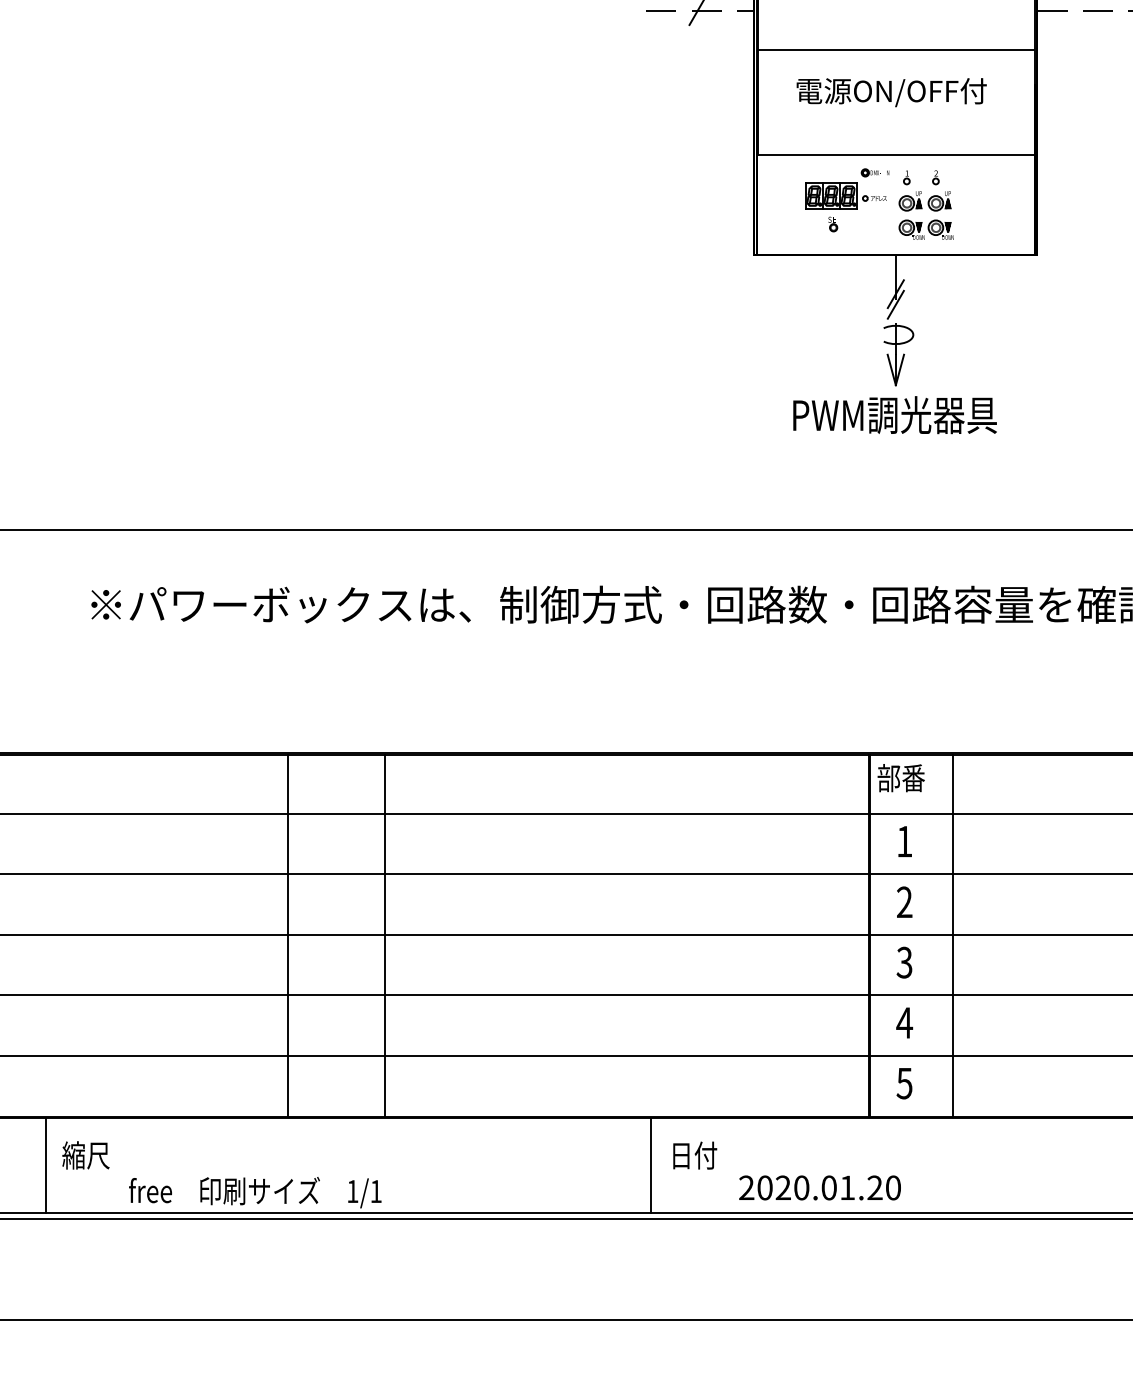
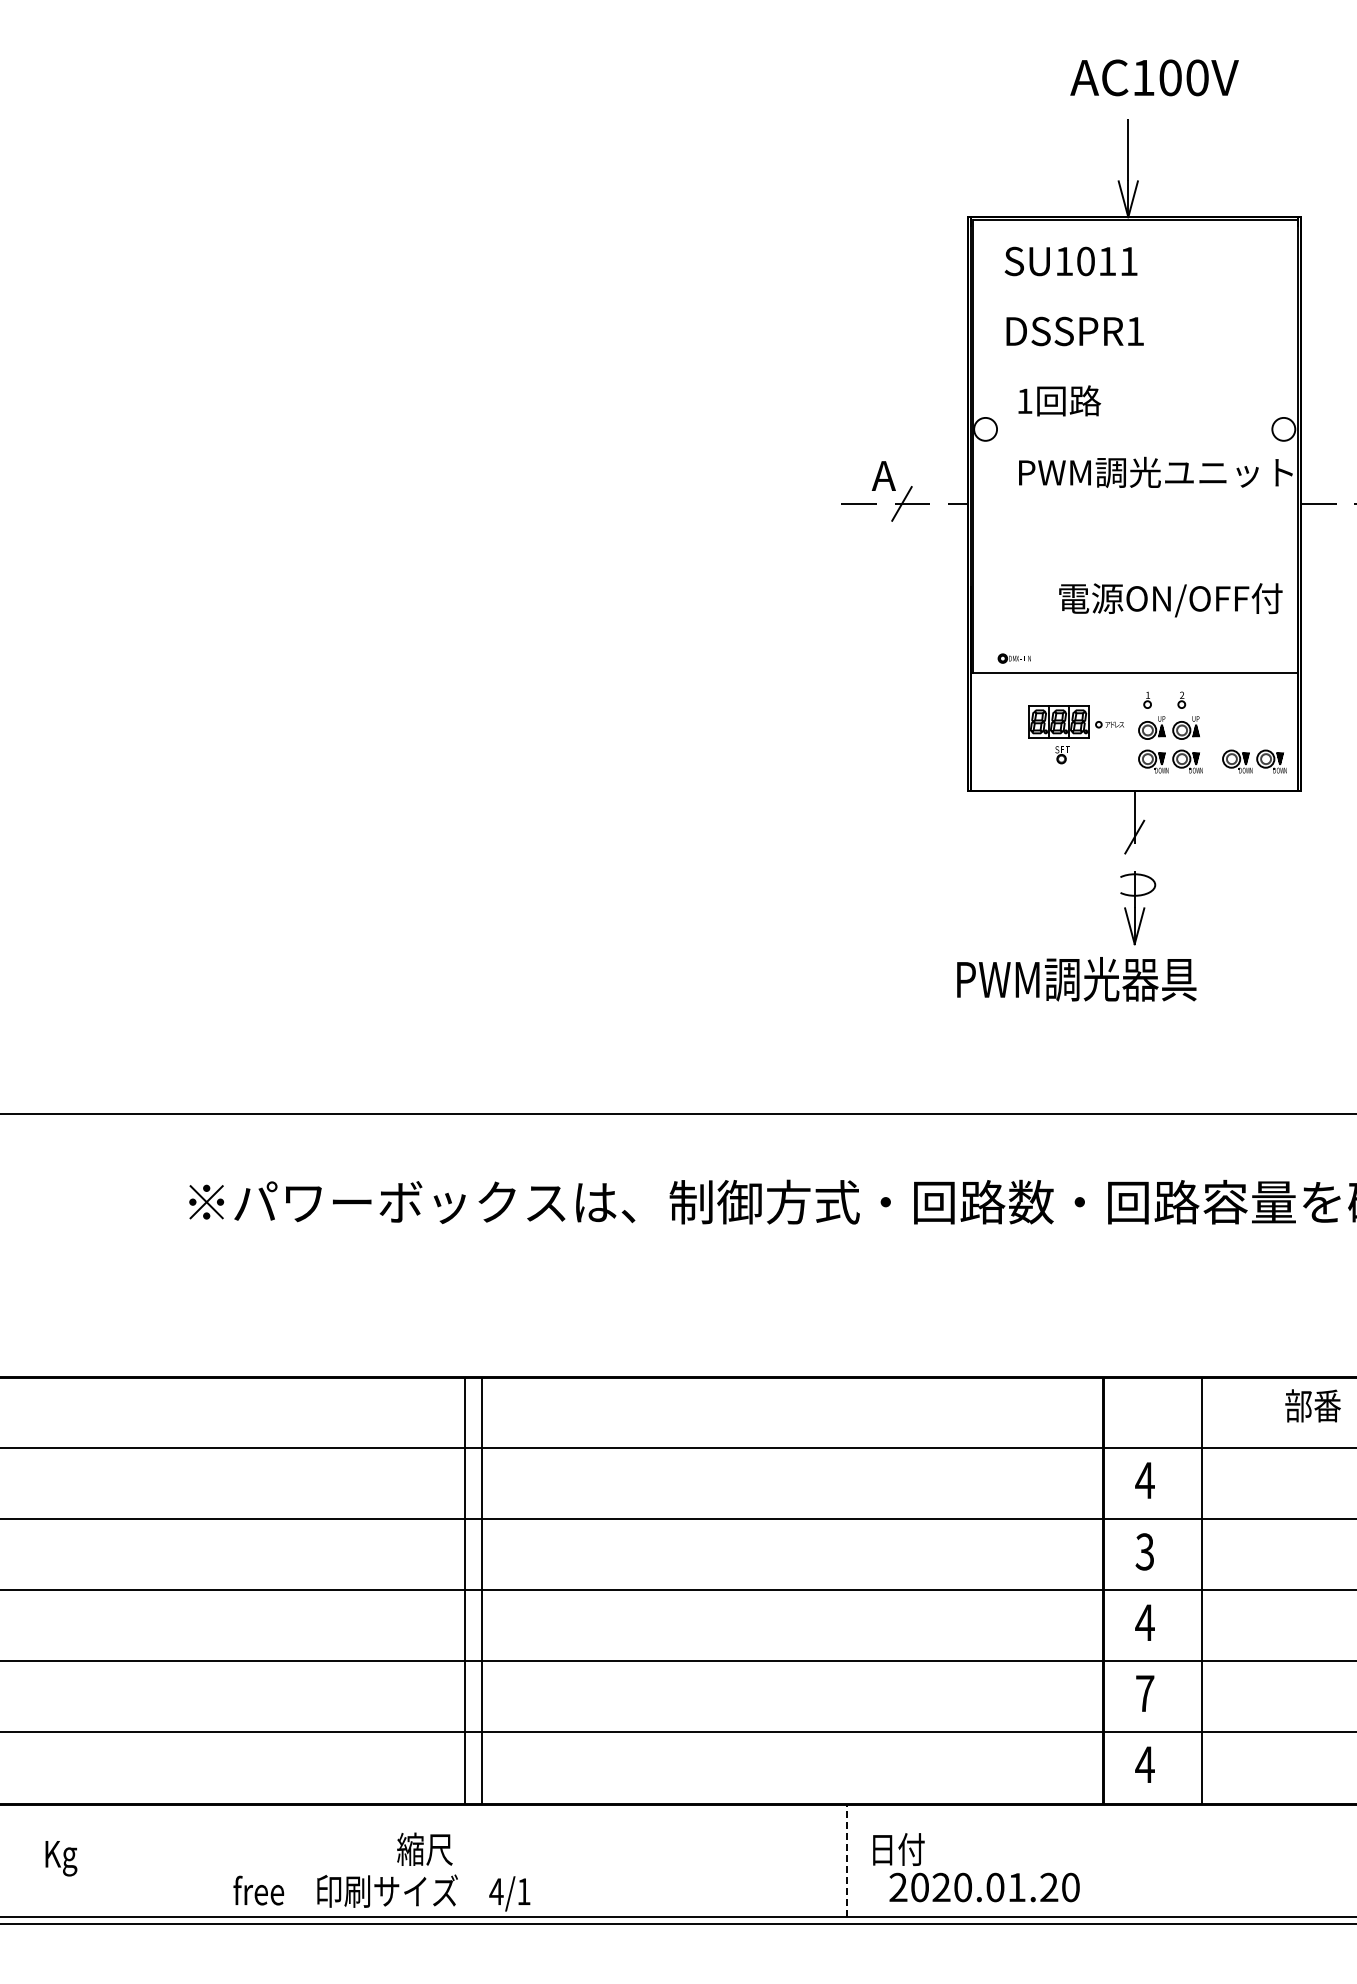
line: (895, 49) -> (1134, 549), removed
text: (891, 92) -> (1170, 600), moved
part: (874, 172) -> (1013, 658), moved
part: (997, 229) -> (1254, 761), added
line: (895, 304) -> (1134, 849), removed
text: (894, 415) -> (1076, 979), moved
text: (900, 777) -> (1312, 1405), moved
text: (904, 841) -> (1144, 1480), 1 -> 4
text: (904, 902) -> (1144, 1551), 2 -> 3
line: (287, 935) -> (481, 1590), moved
line: (384, 935) -> (464, 1590), moved
text: (904, 962) -> (1144, 1622), 3 -> 4
text: (904, 1022) -> (1144, 1693), 4 -> 7
text: (904, 1083) -> (1144, 1764), 5 -> 4
text: (85, 1154) -> (424, 1848), moved
line: (650, 1164) -> (846, 1860), solid -> dashed
line: (45, 1165) -> (135, 1861), removed
text: (819, 1187) -> (984, 1887), moved
text: (352, 1191) -> (496, 1891), 1/1 -> 4/1

